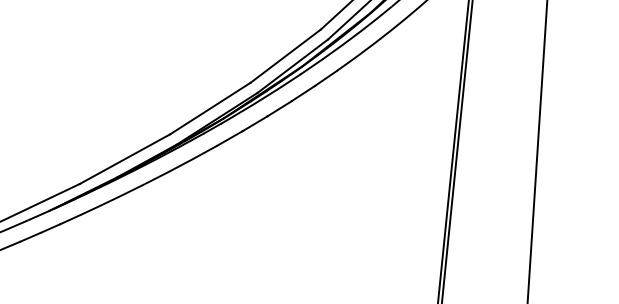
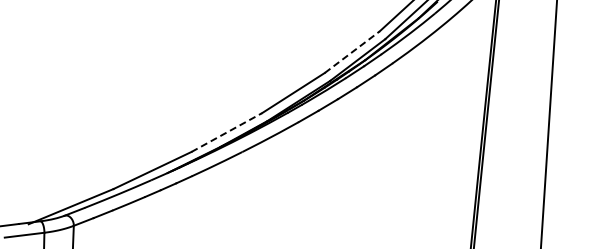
line: (286, 55) -> (352, 51), solid -> dashed
line: (125, 159) -> (227, 132), solid -> dashed

